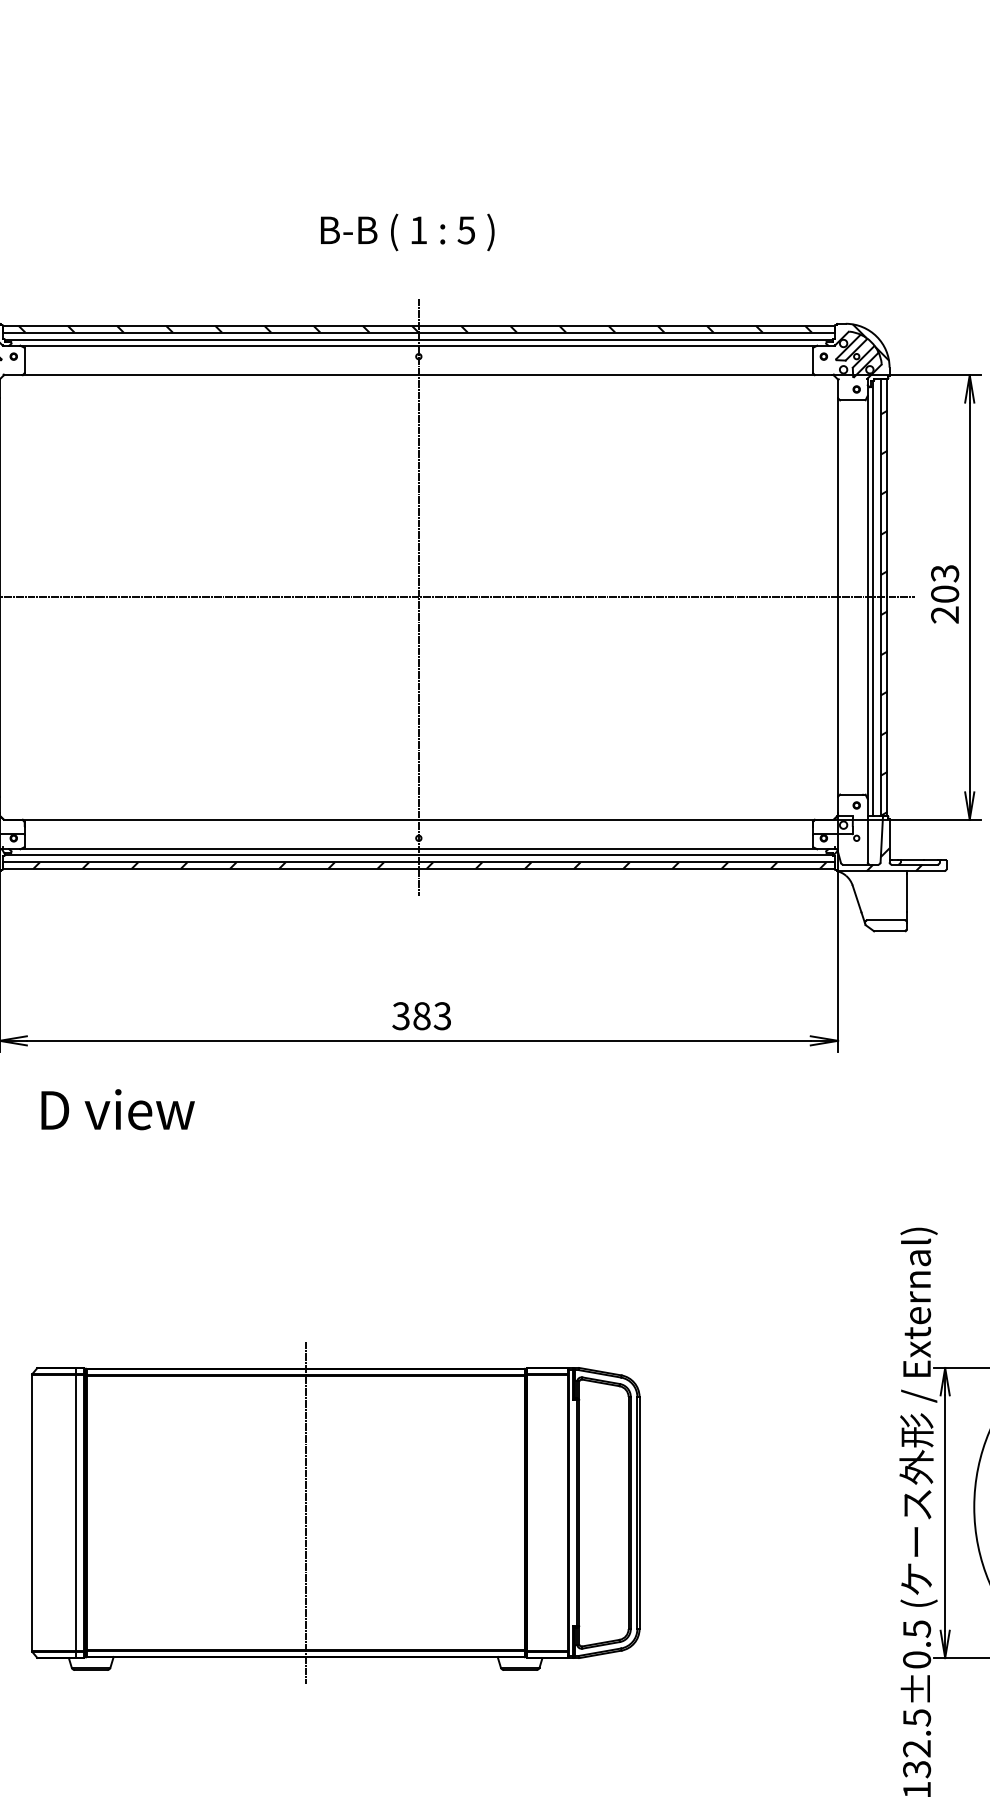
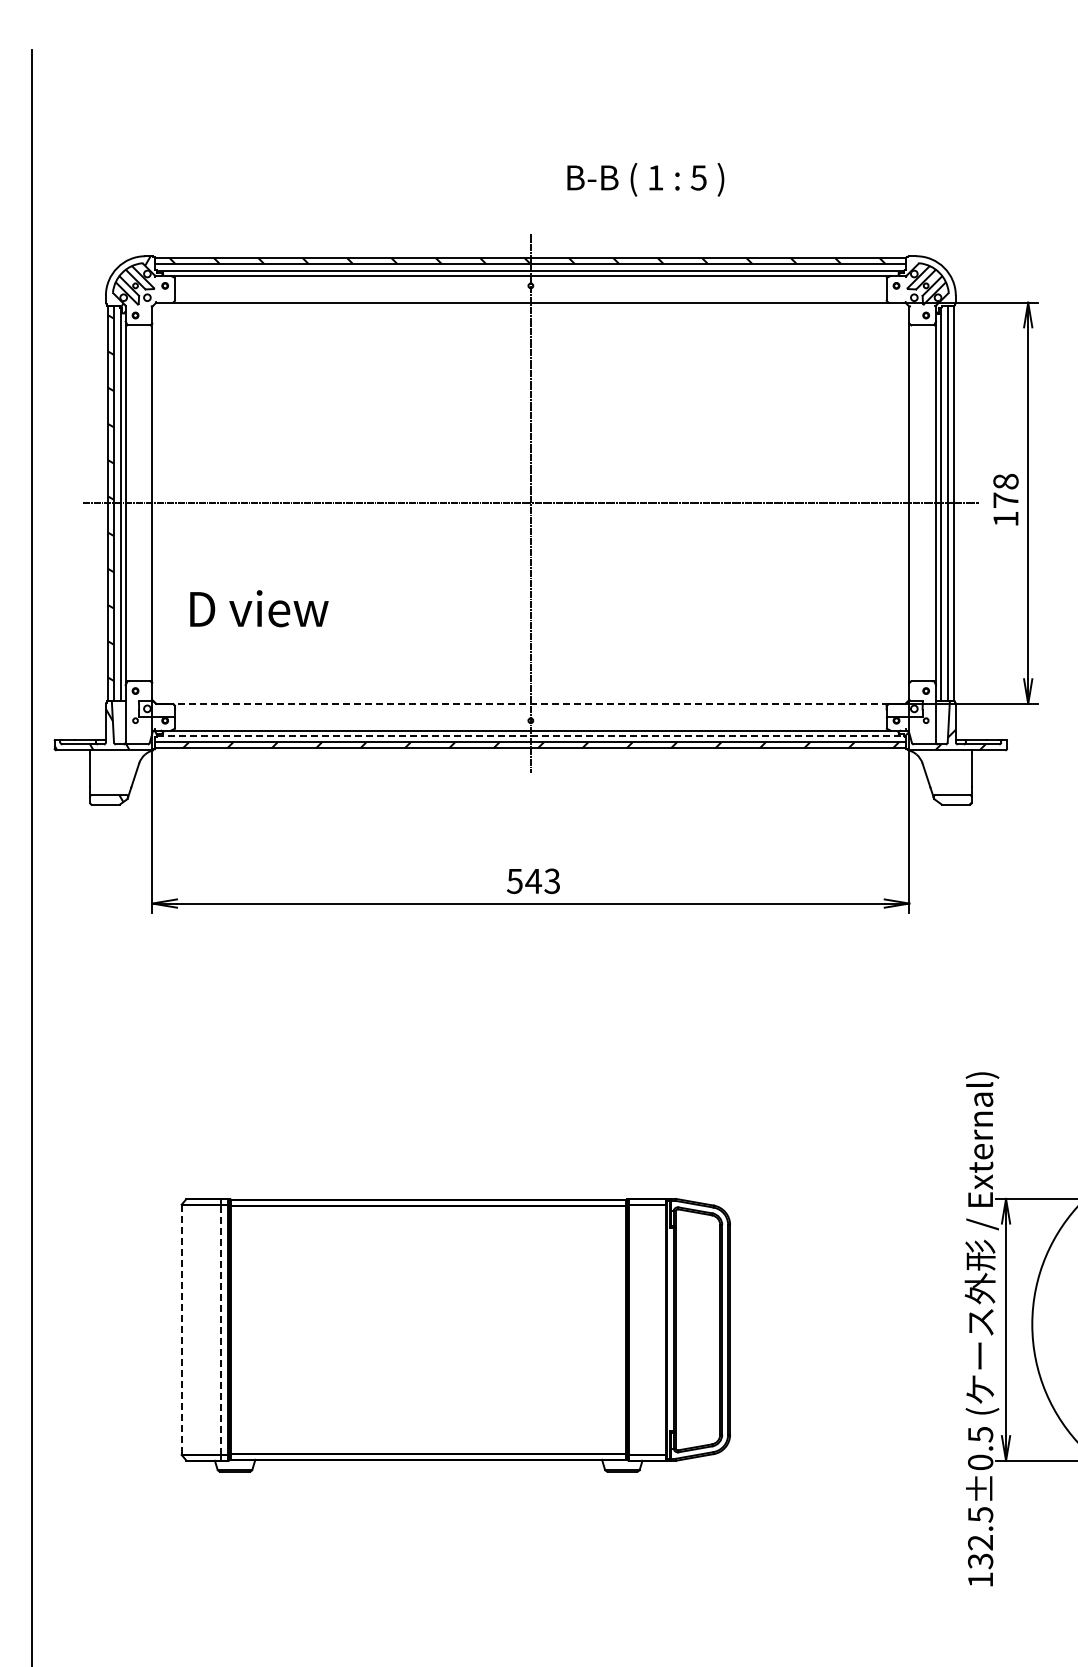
text: (407, 232) -> (645, 179), moved
hatch: (870, 341) -> (938, 272), removed
text: (944, 593) -> (1005, 499), 203 -> 178
hatch: (883, 613) -> (950, 517), removed
line: (418, 819) -> (530, 703), solid -> dashed
line: (418, 854) -> (530, 735), solid -> dashed
text: (411, 1016) -> (524, 881), 383 -> 543
text: (118, 1109) -> (259, 608), moved
line: (31, 1512) -> (181, 1329), solid -> dashed
line: (76, 1512) -> (221, 1329), solid -> dashed
line: (305, 1512) -> (428, 1329), removed

